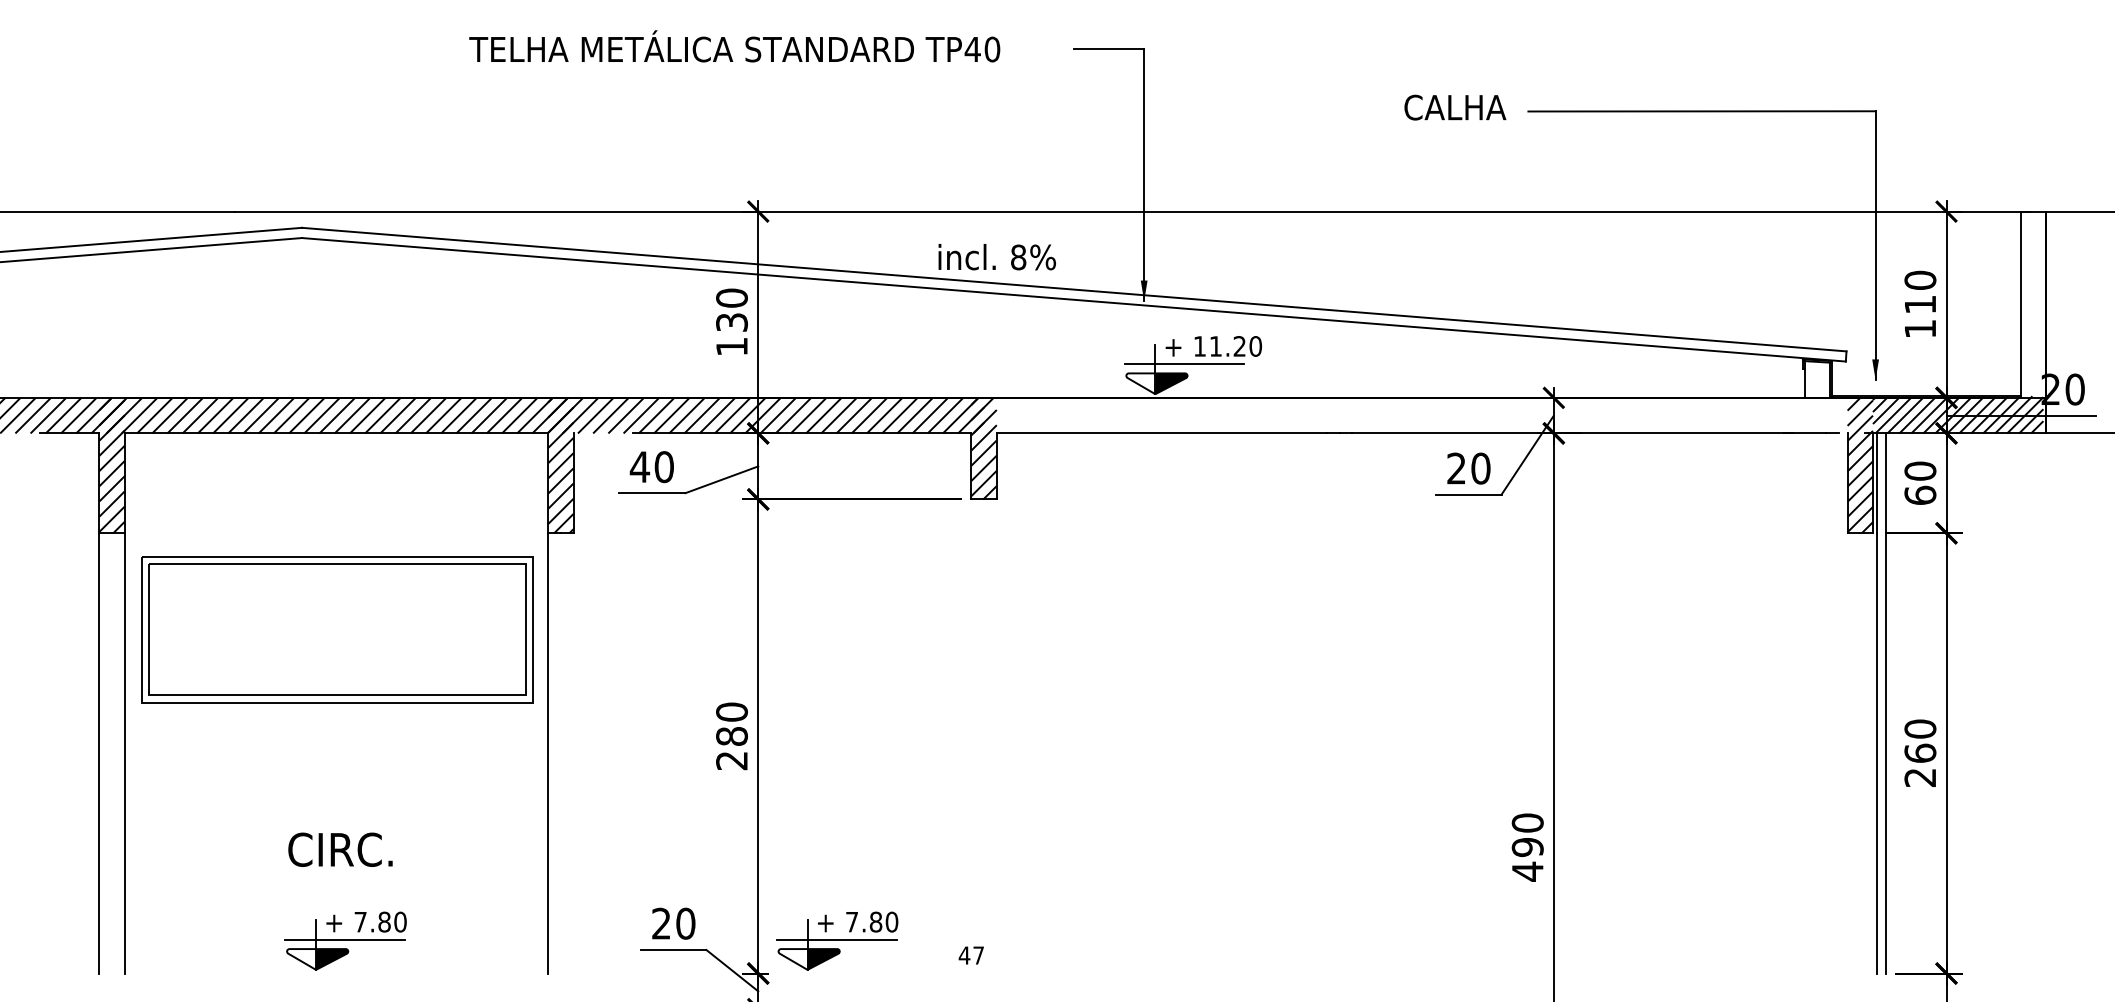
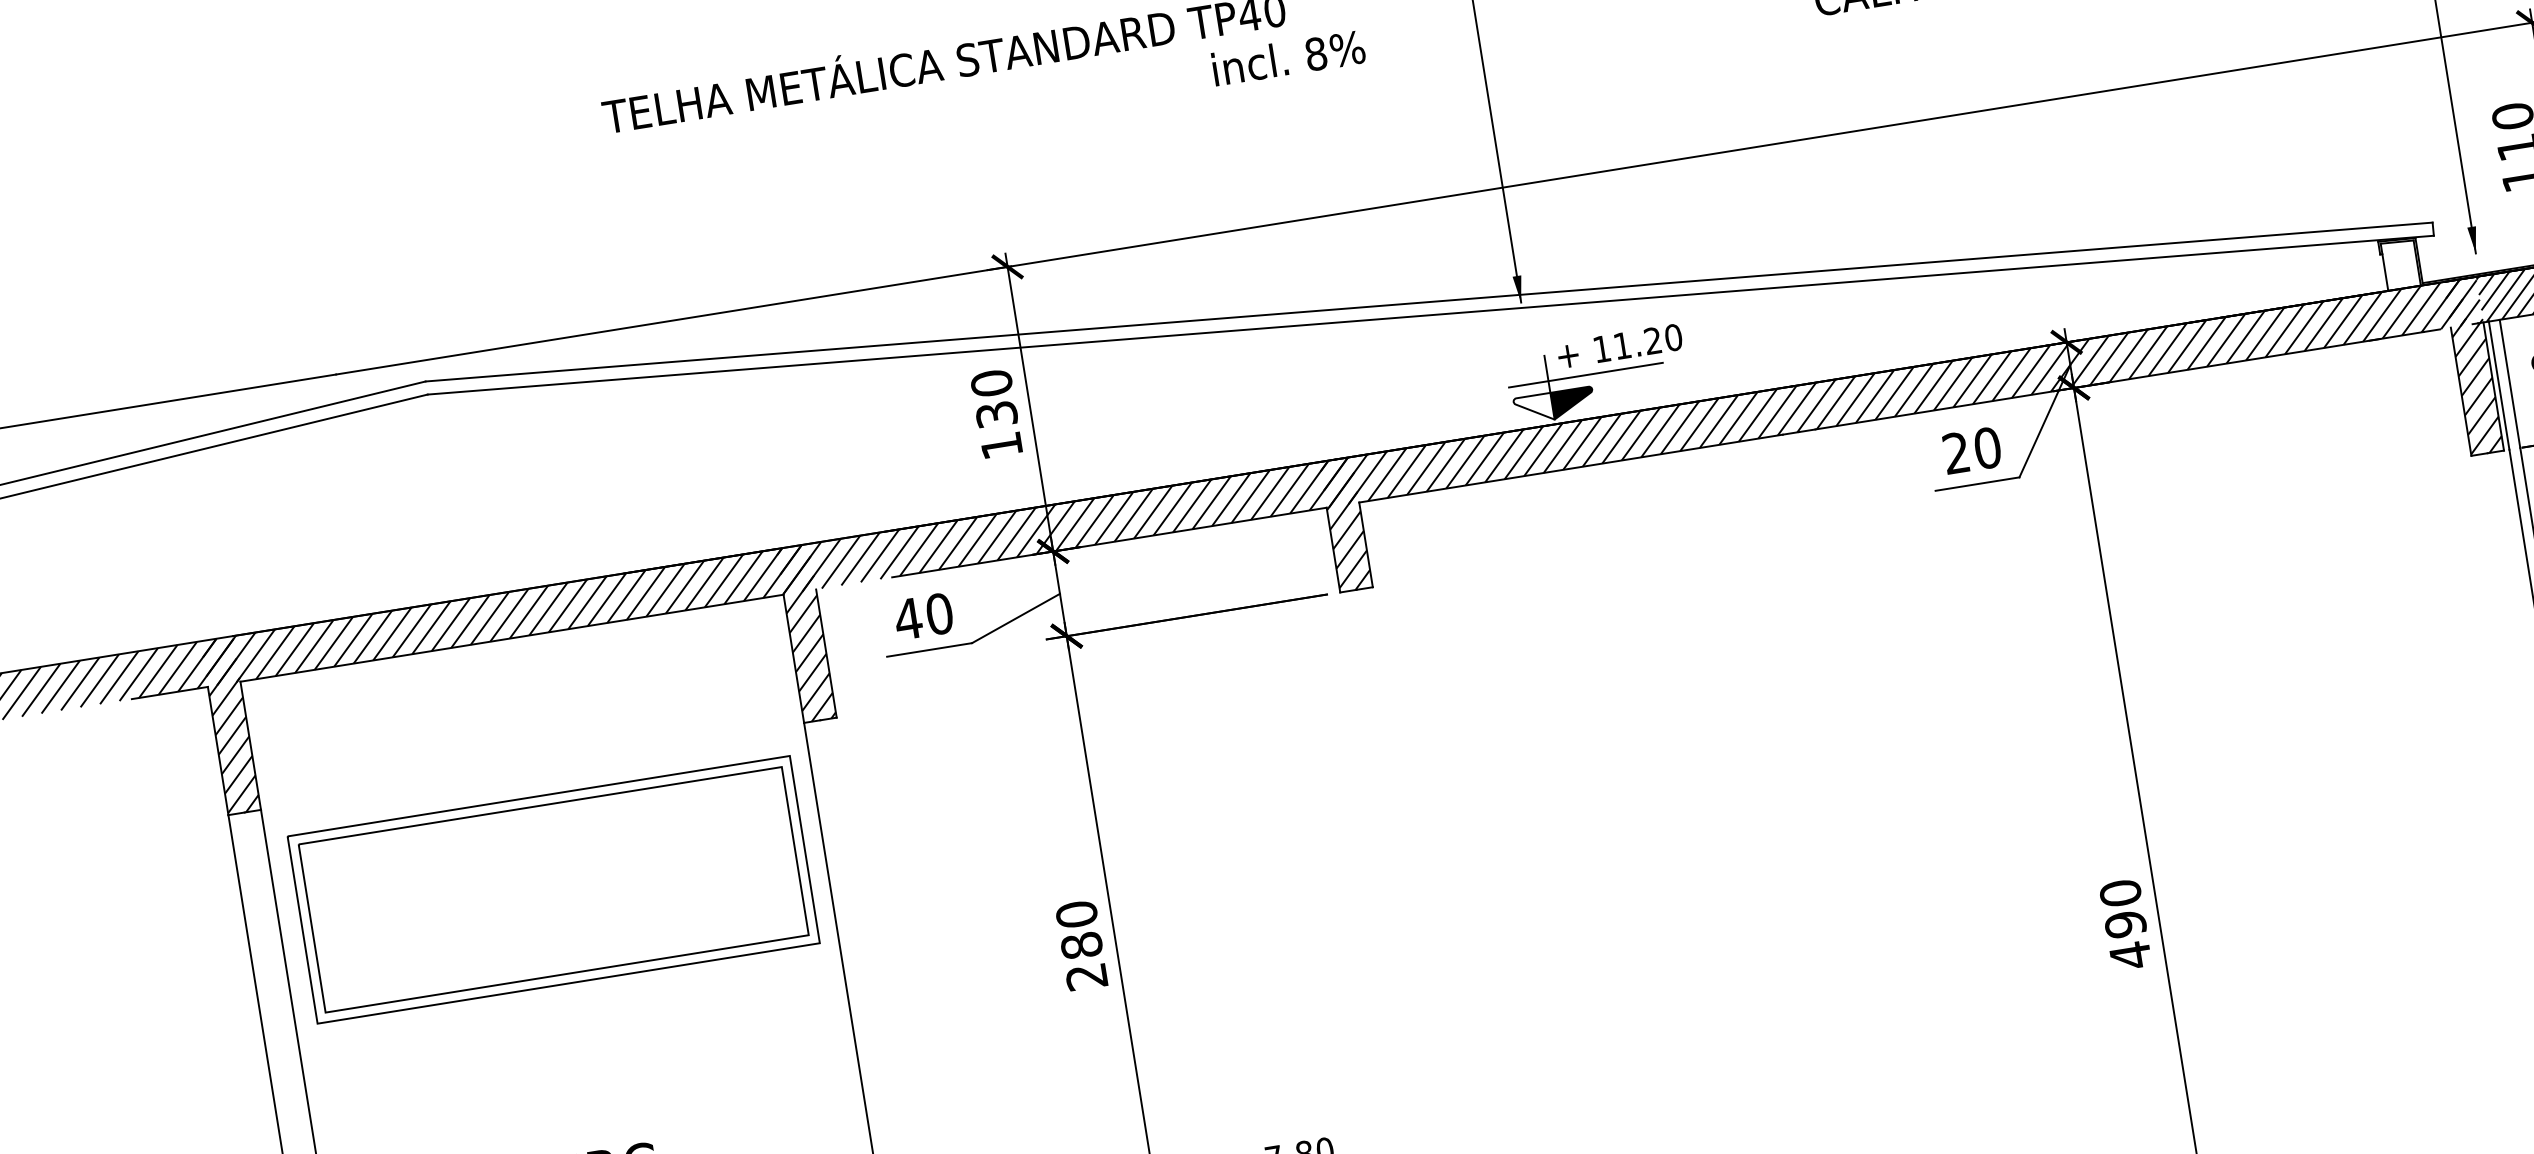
text: (996, 257) -> (1287, 58), moved
hatch: (1422, 415) -> (1901, 391), added

